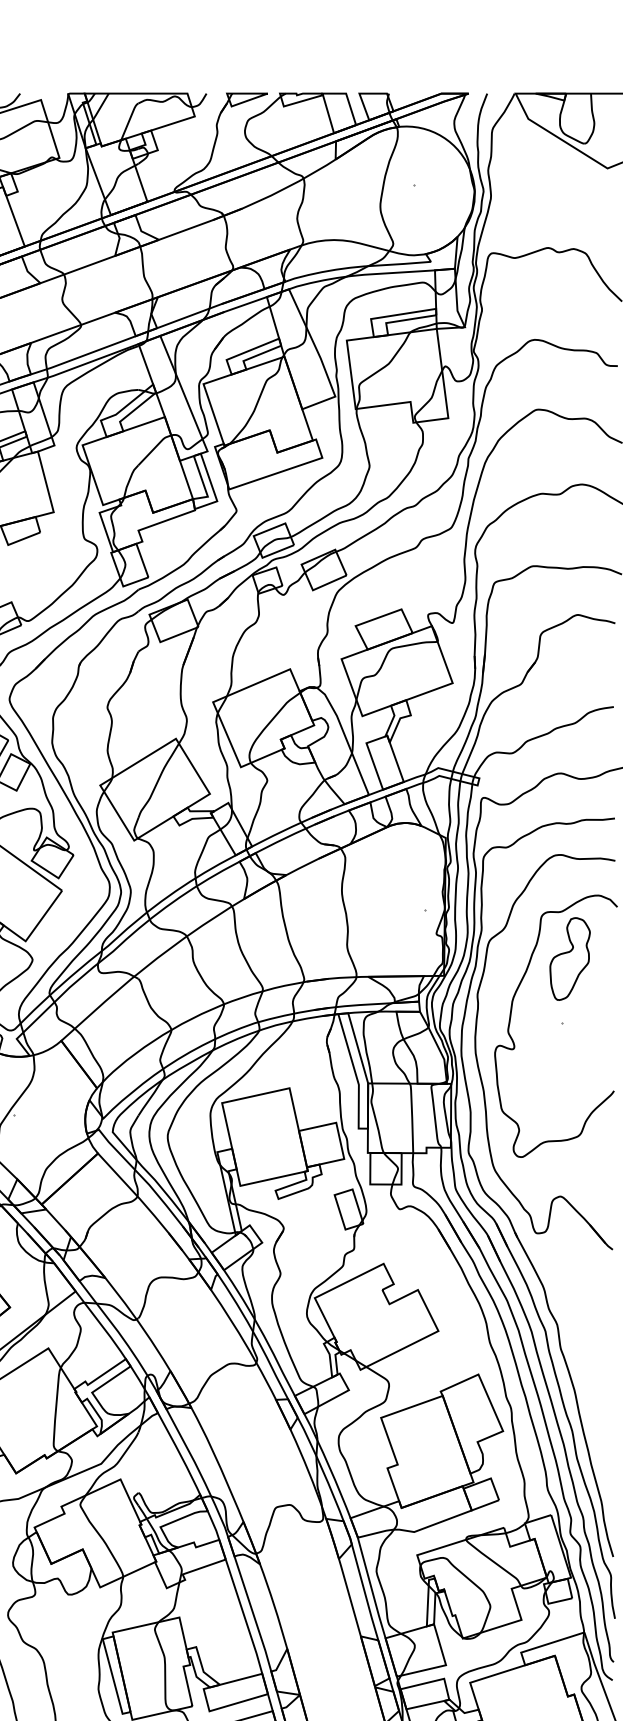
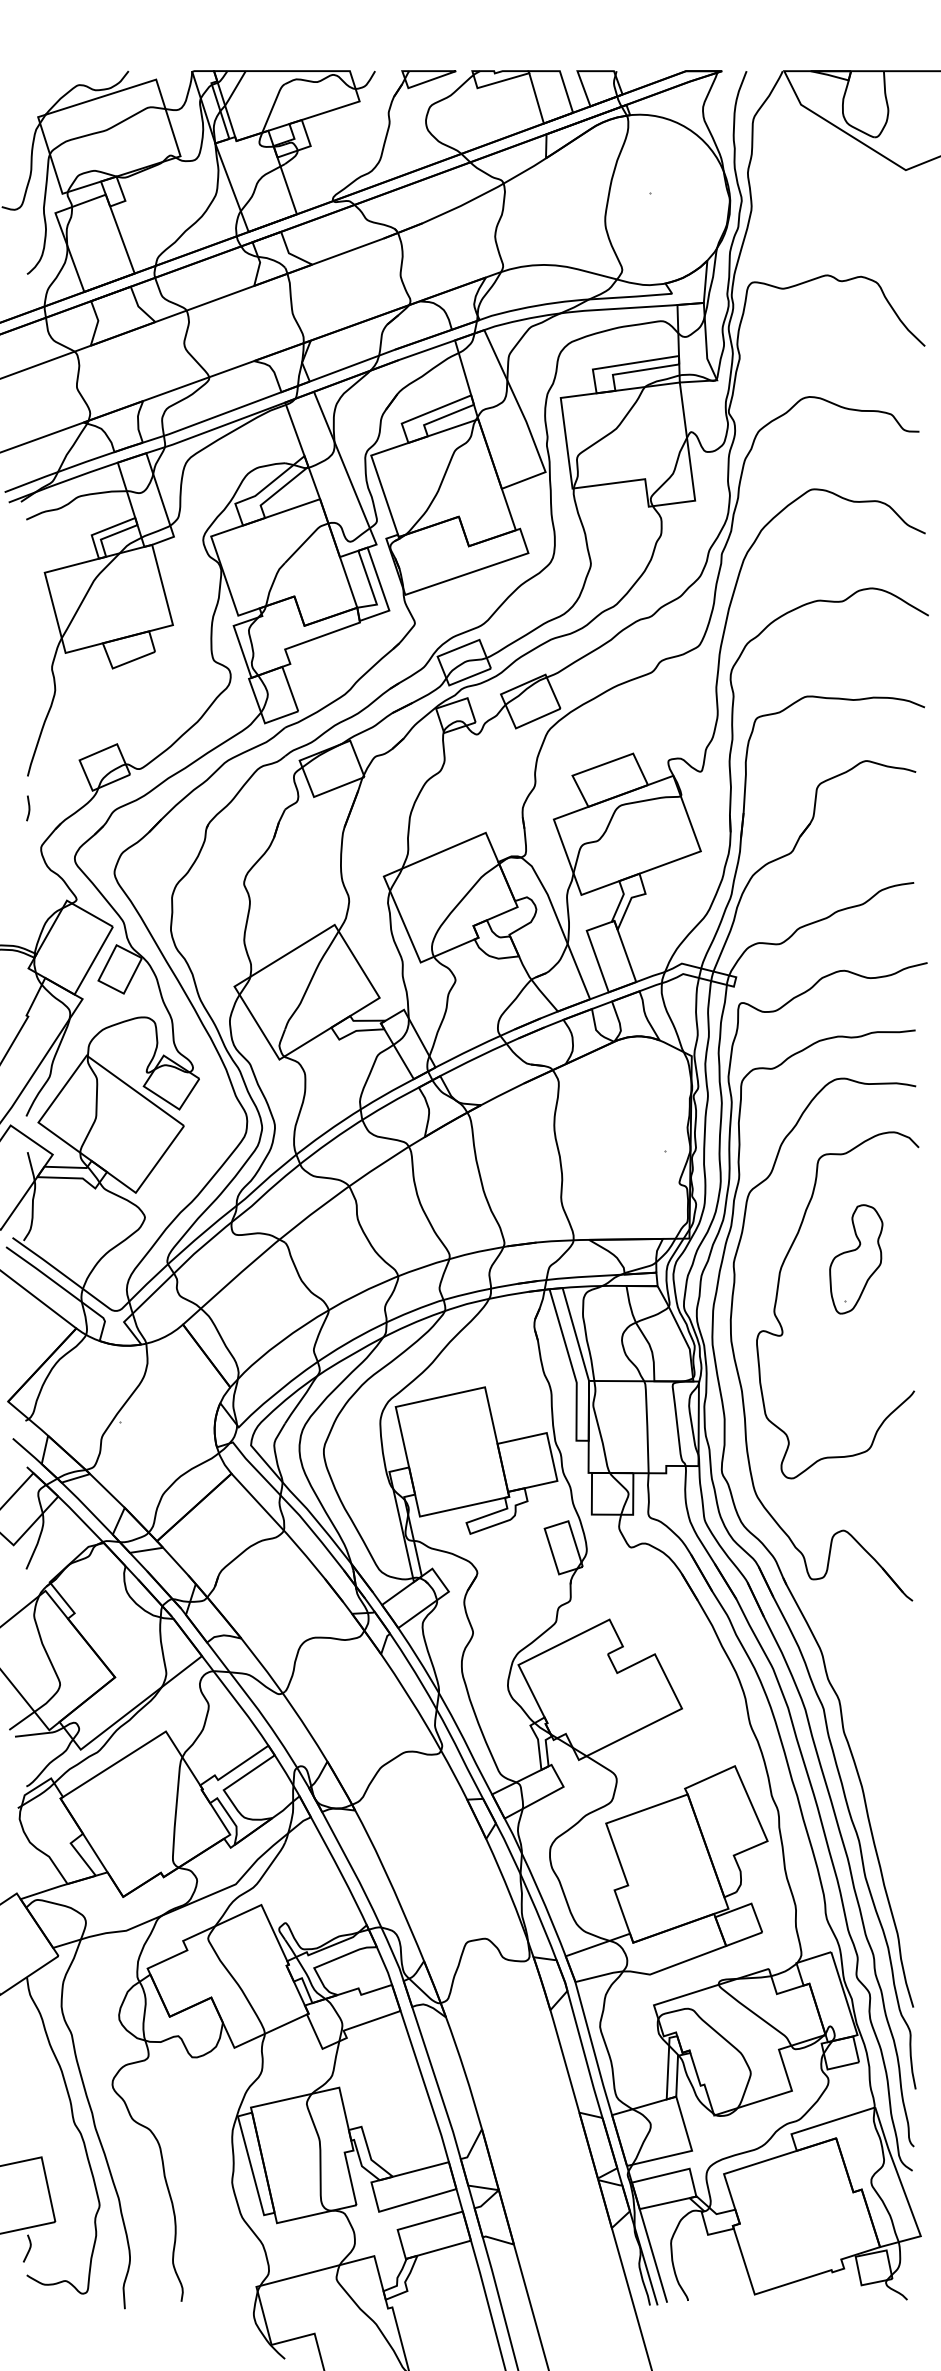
part: (570, 959) -> (856, 1259), moved

